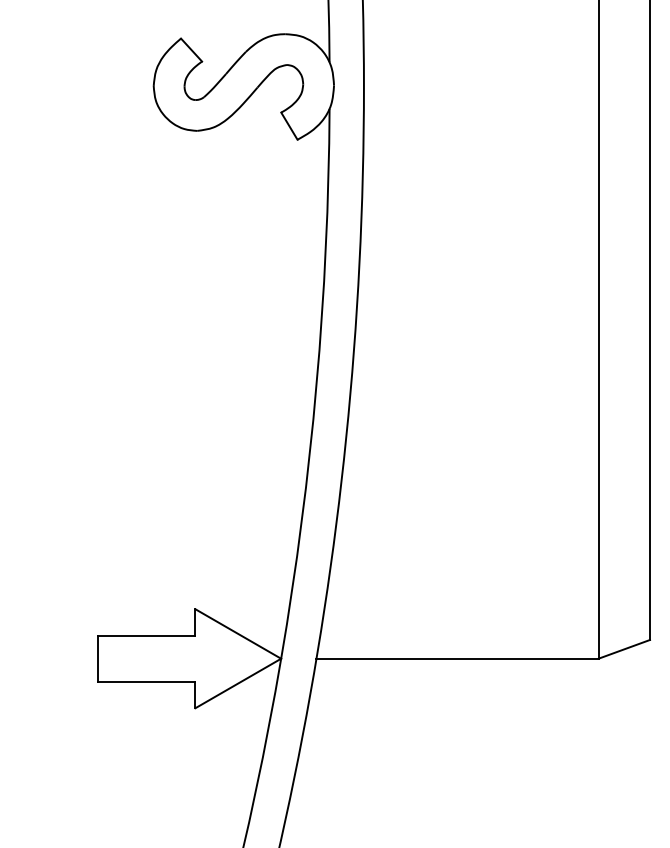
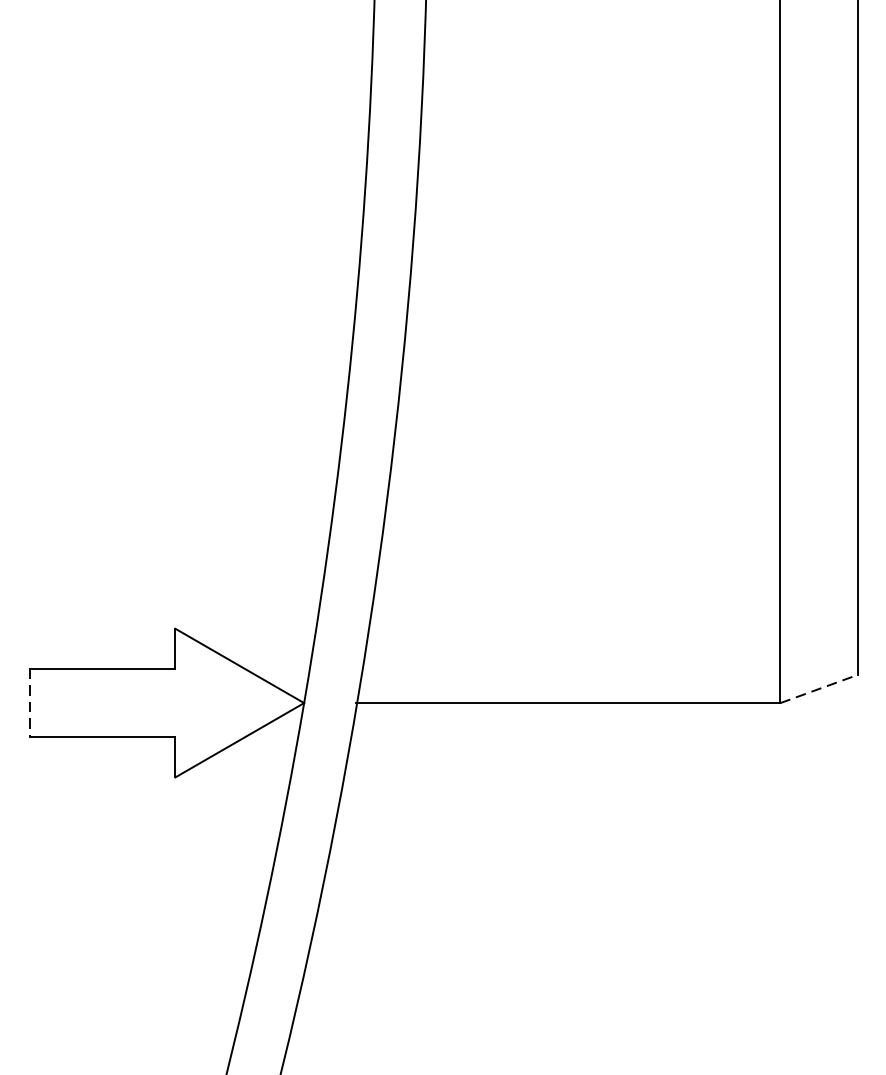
line: (624, 649) -> (819, 689), solid -> dashed
line: (98, 658) -> (30, 702), solid -> dashed

